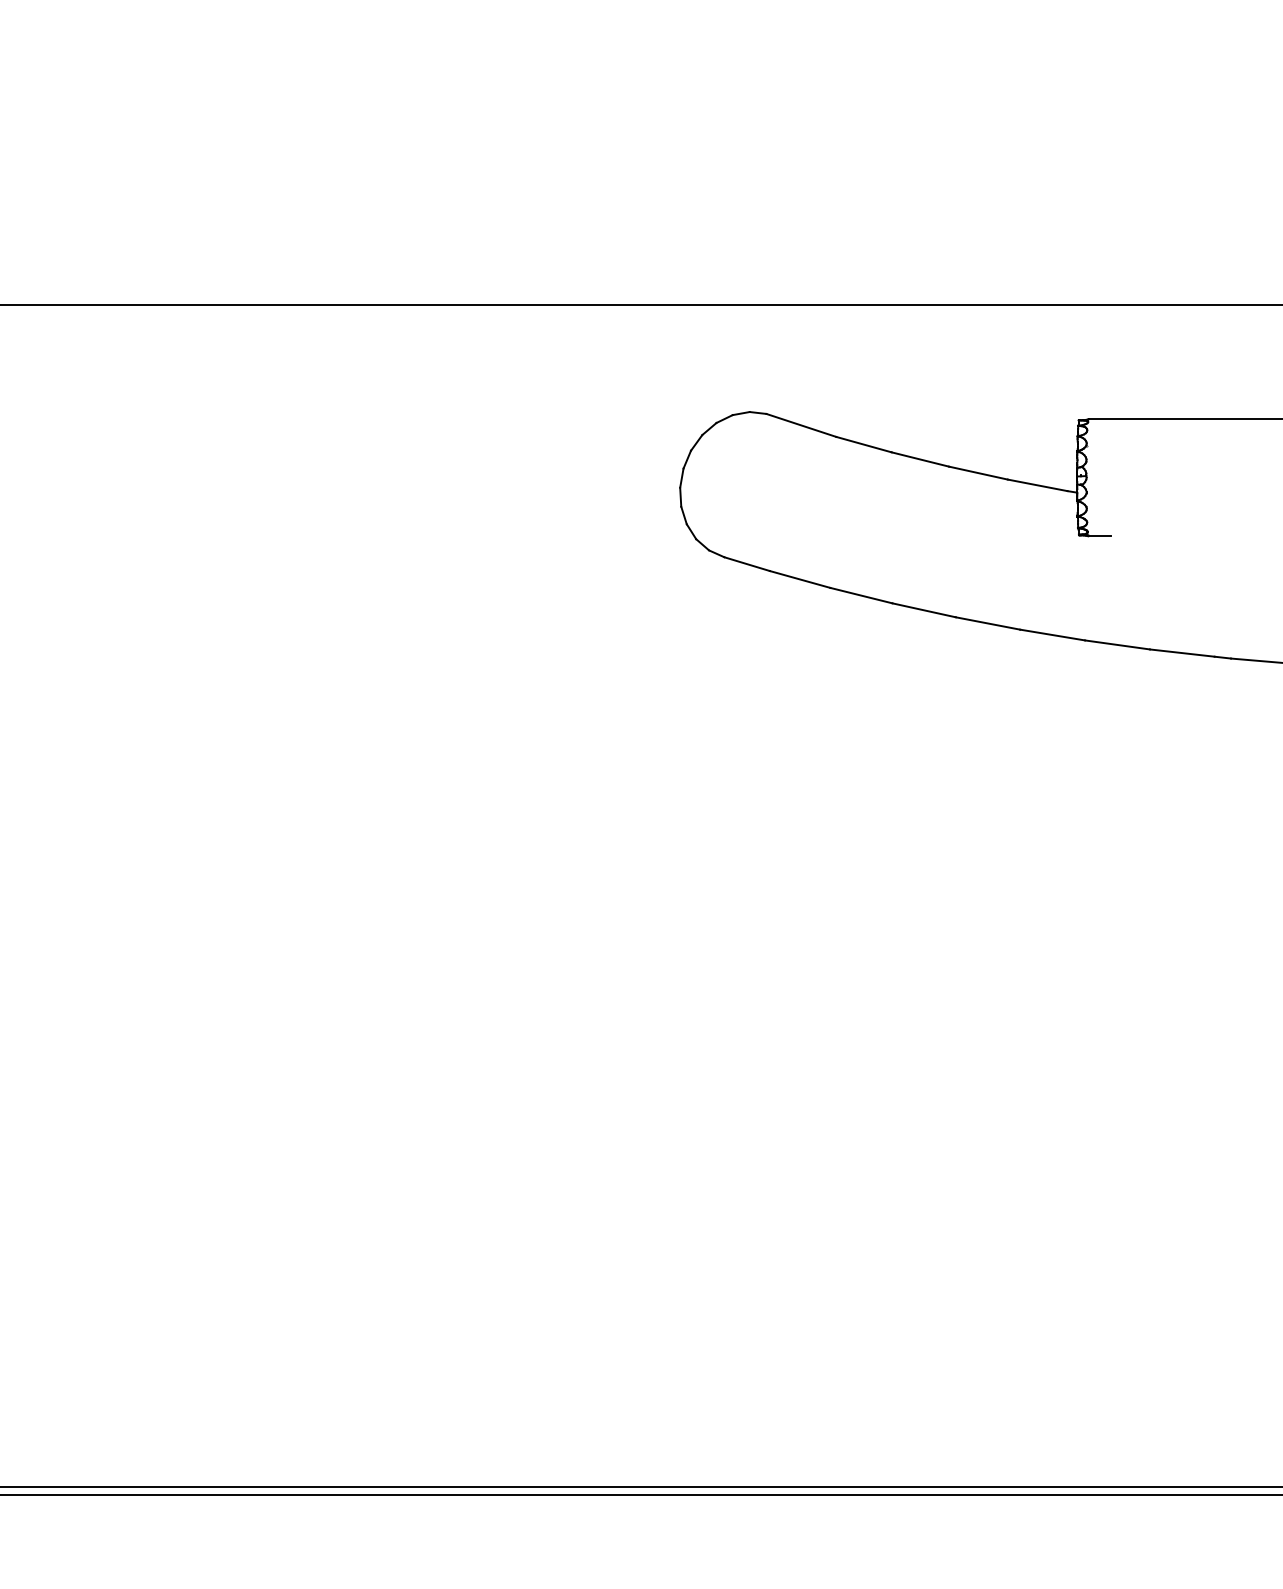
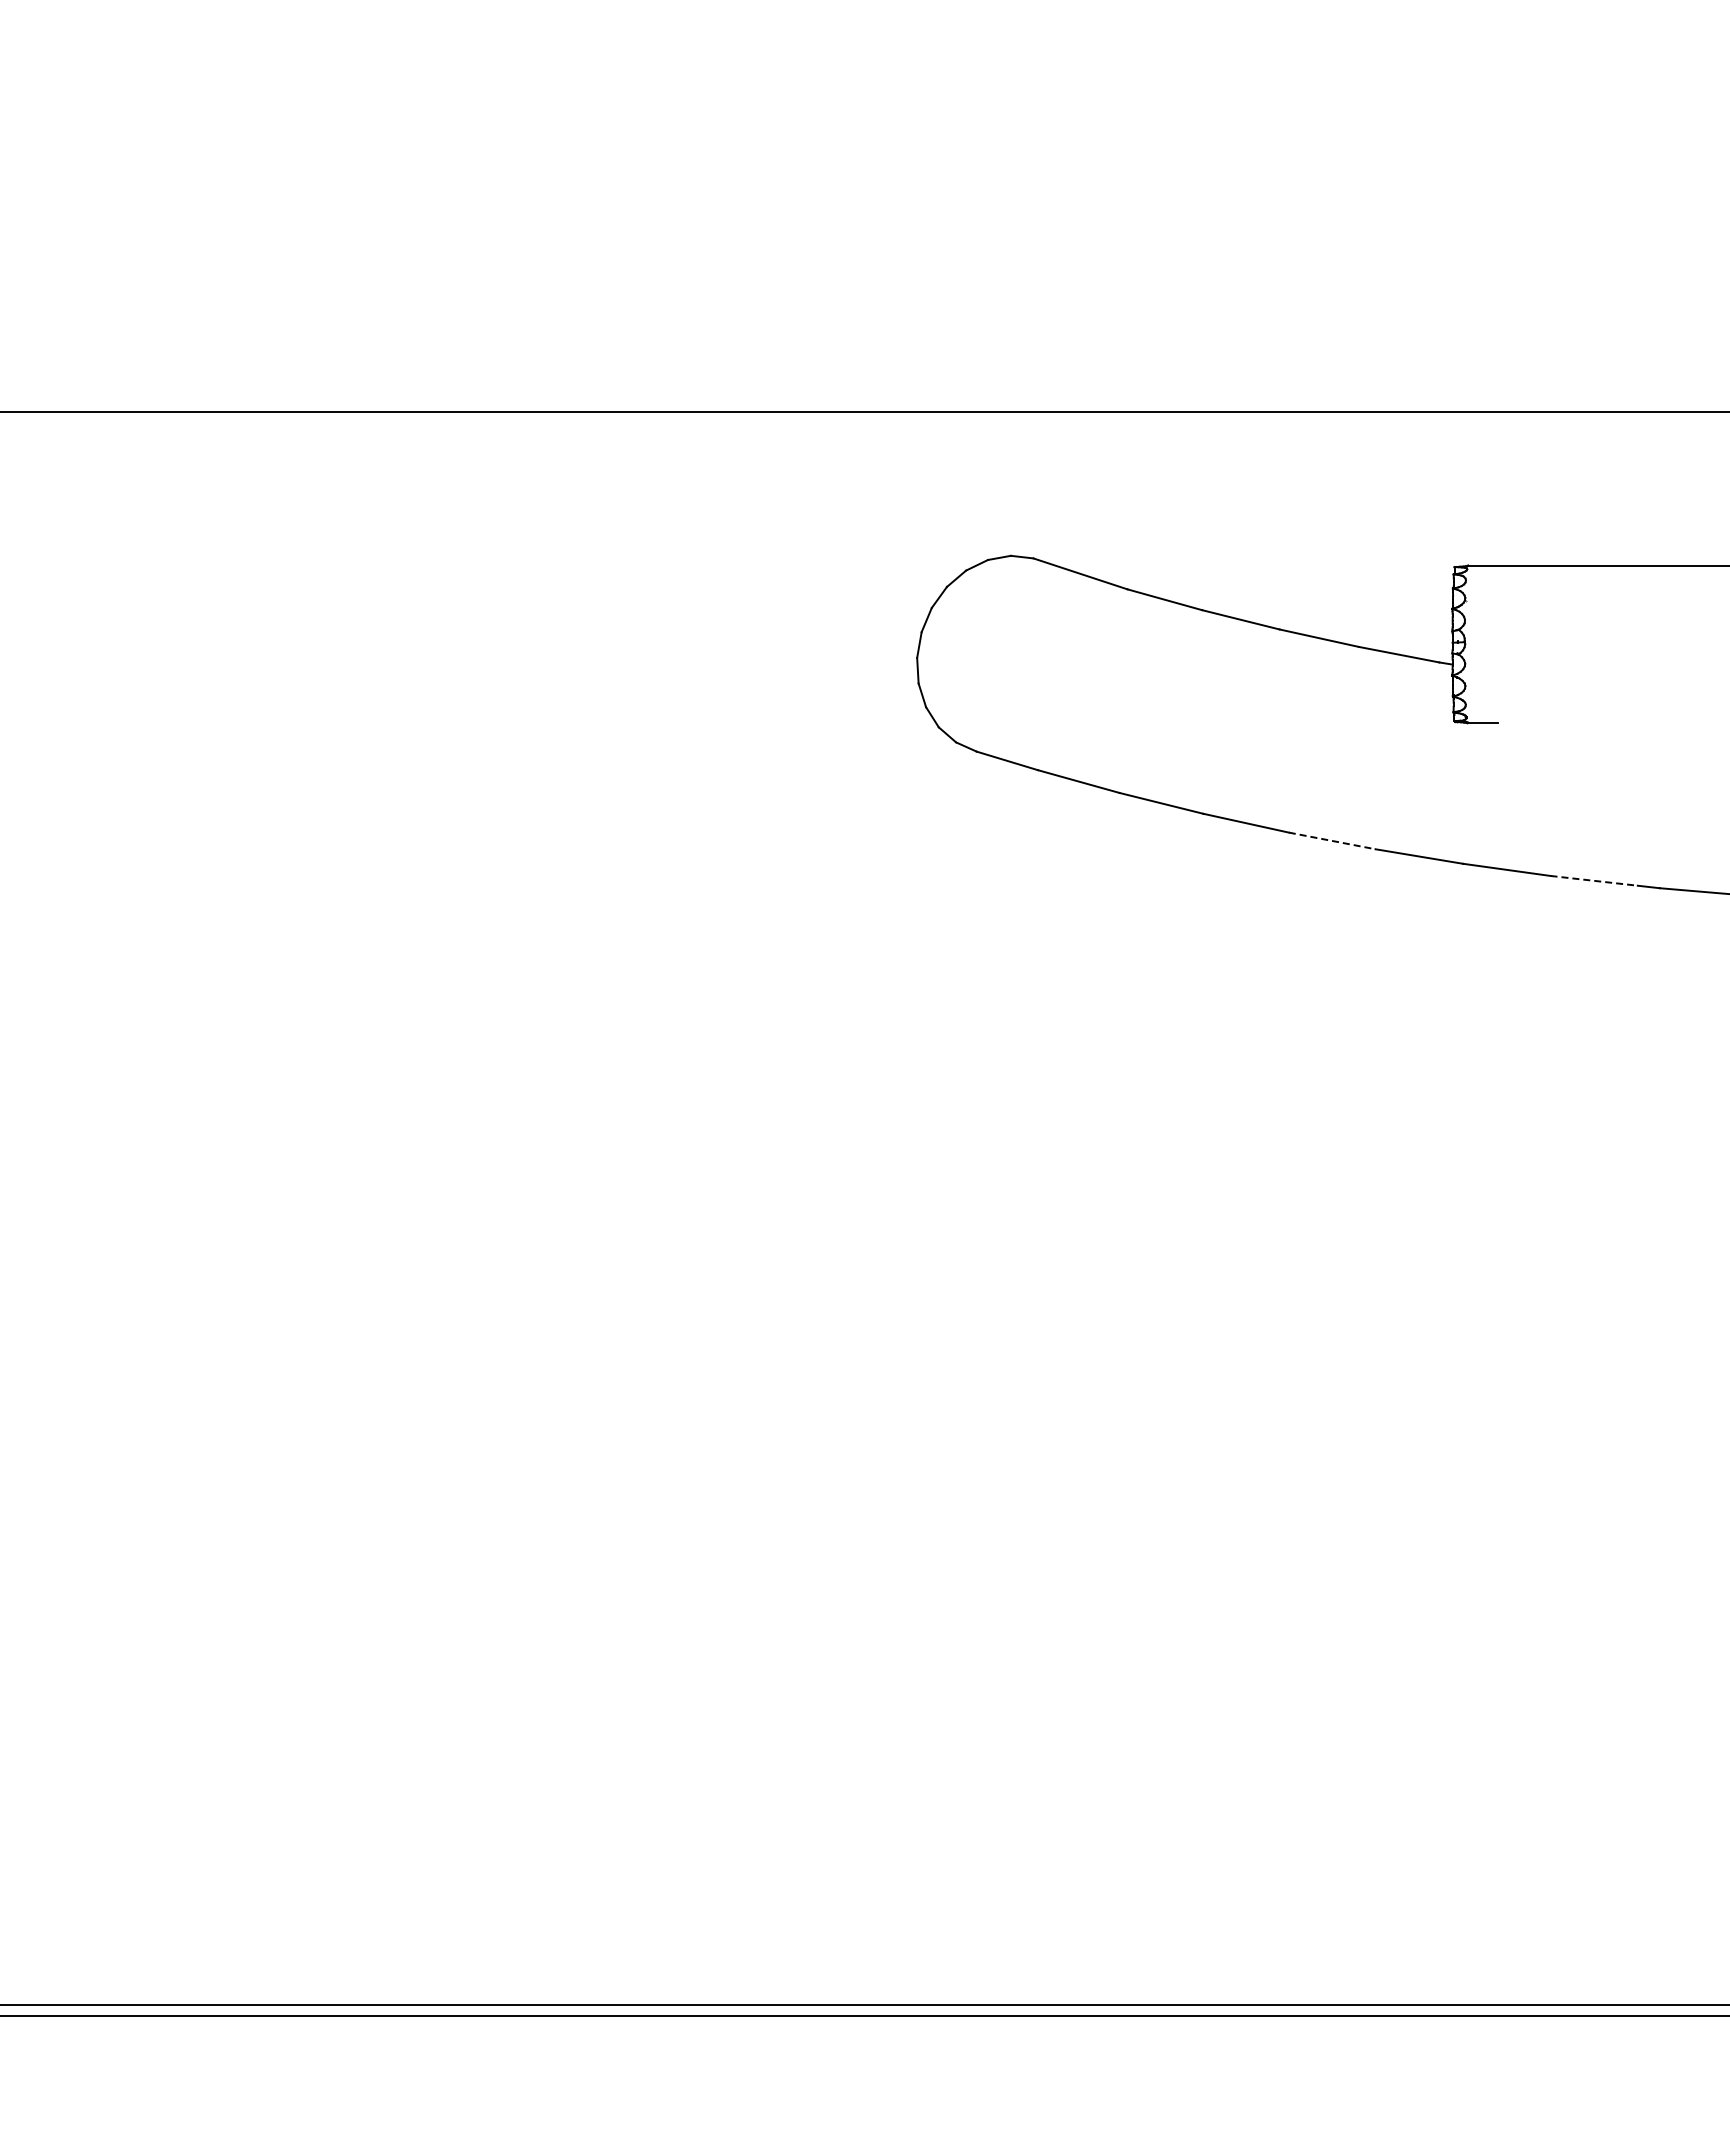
line: (988, 623) -> (1332, 841), solid -> dashed
line: (1182, 652) -> (1594, 880), solid -> dashed

